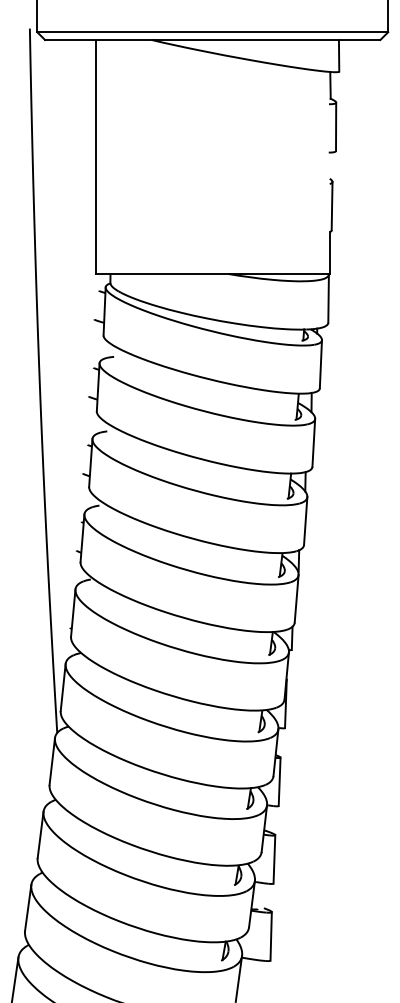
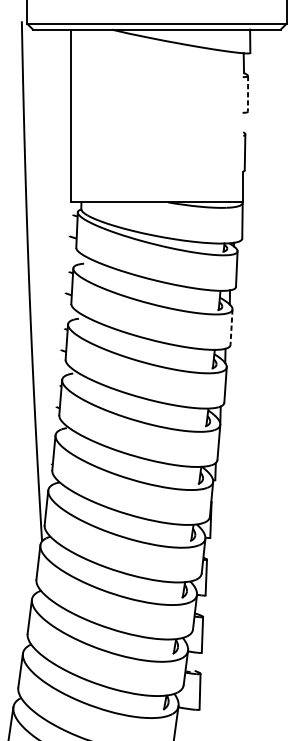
line: (336, 127) -> (248, 94), solid -> dashed
line: (313, 443) -> (231, 327), solid -> dashed

